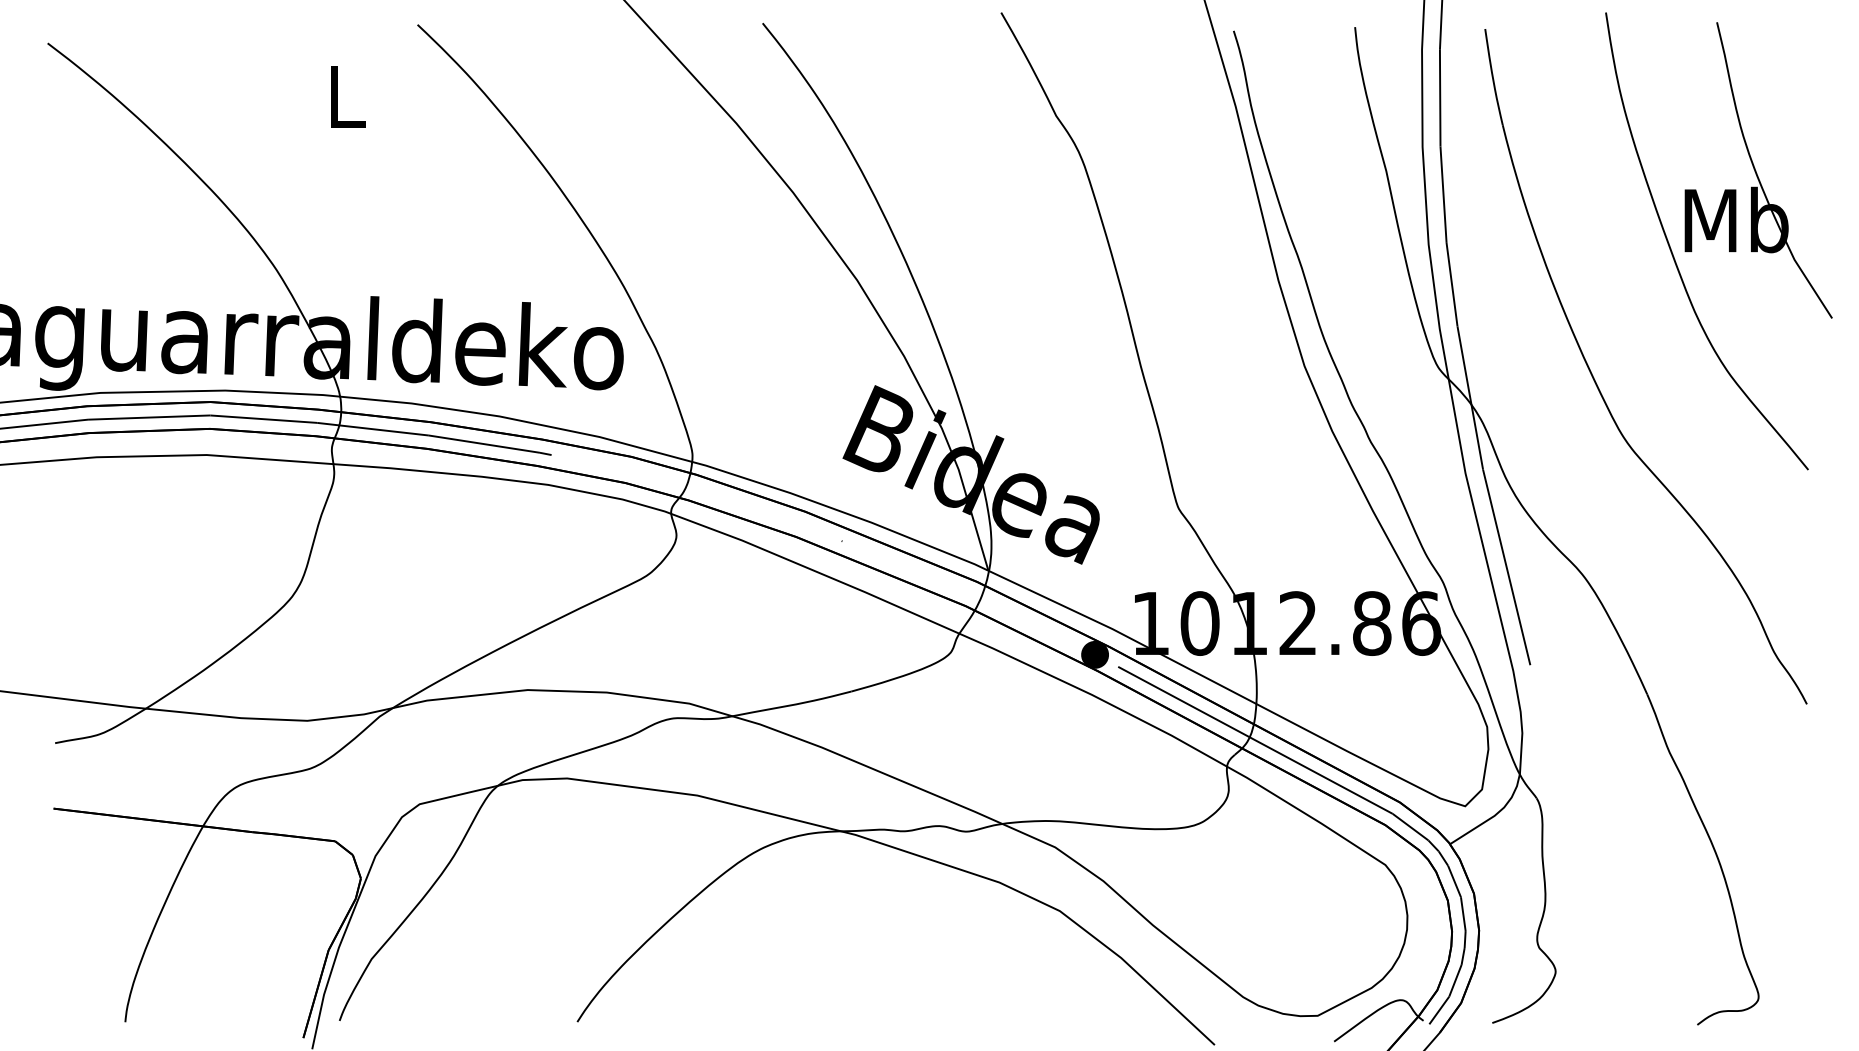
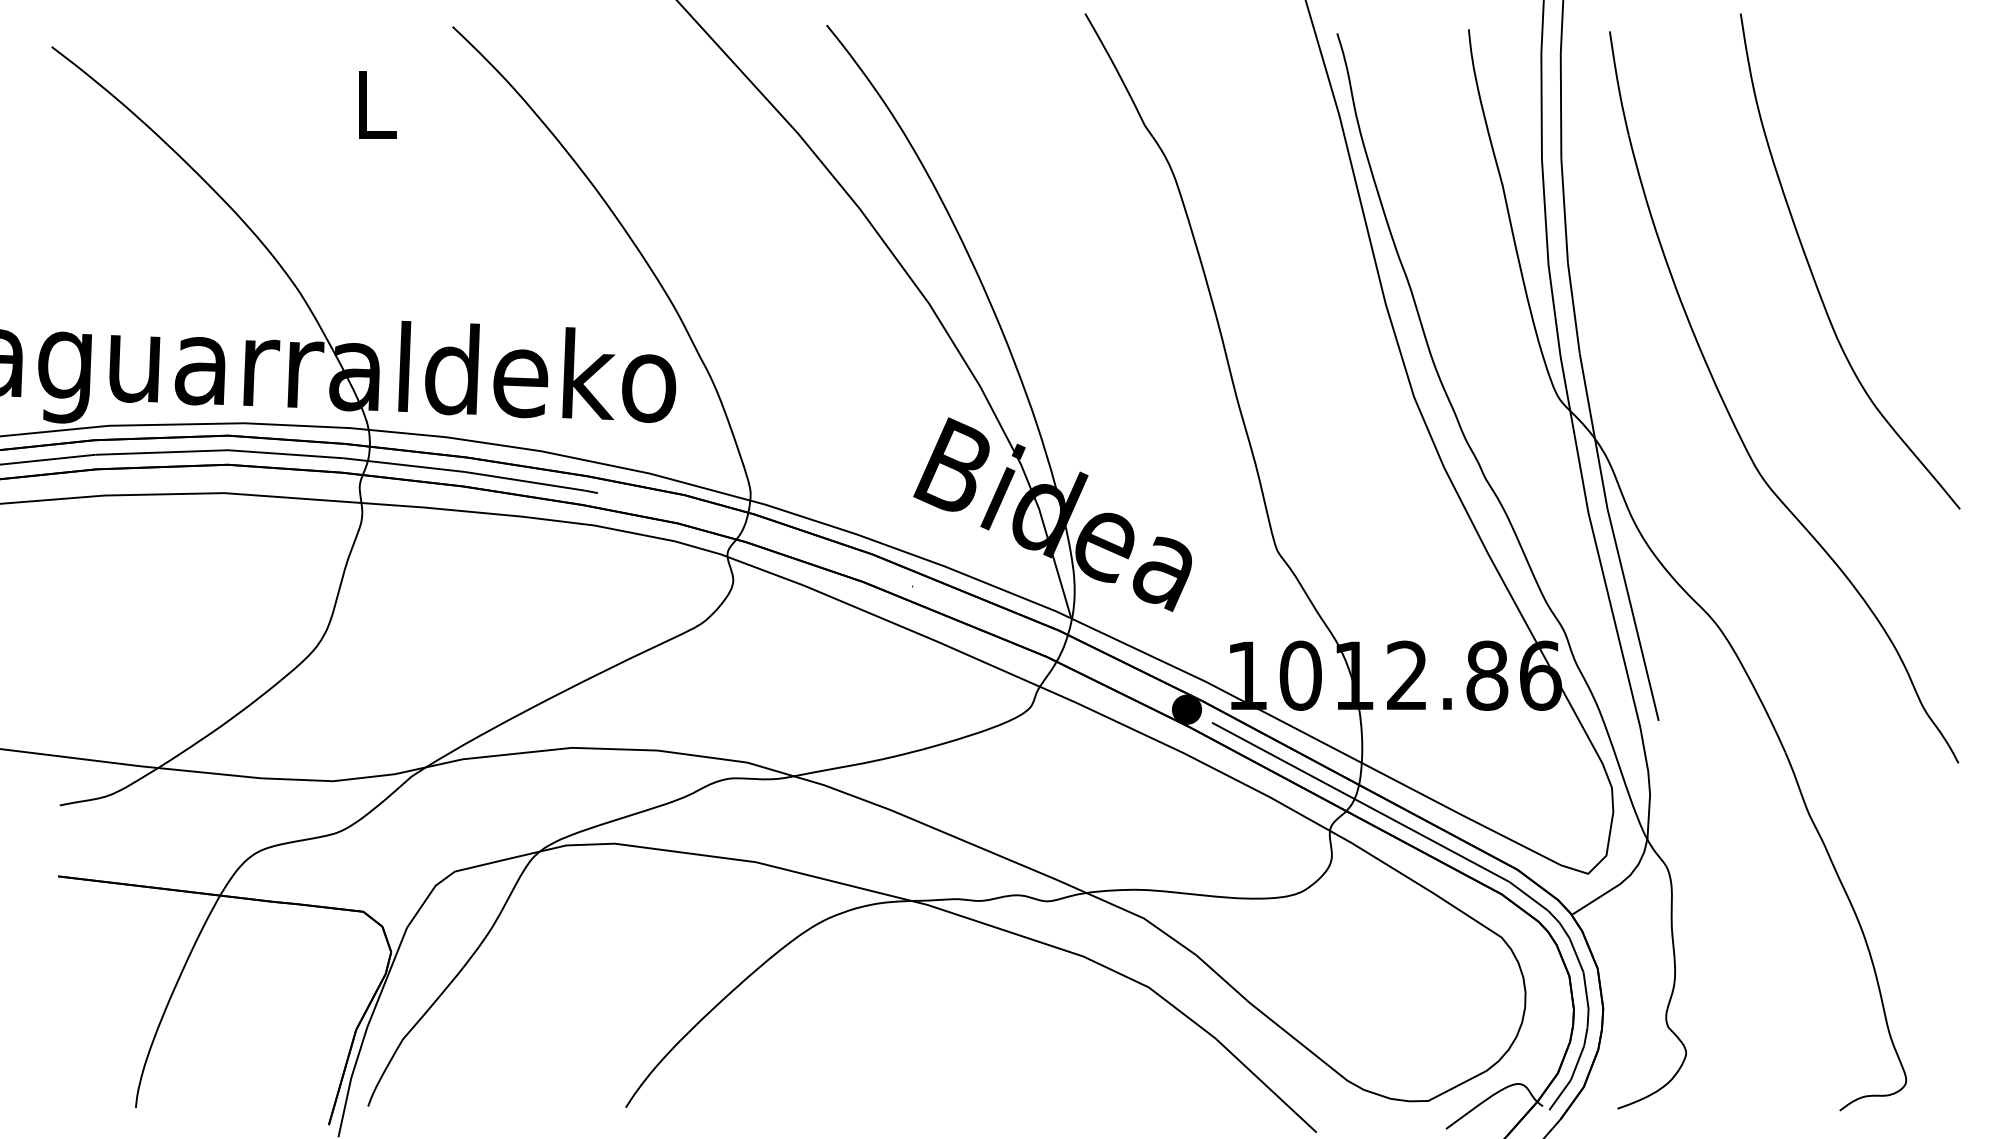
part: (1758, 170) -> (1906, 184), removed

